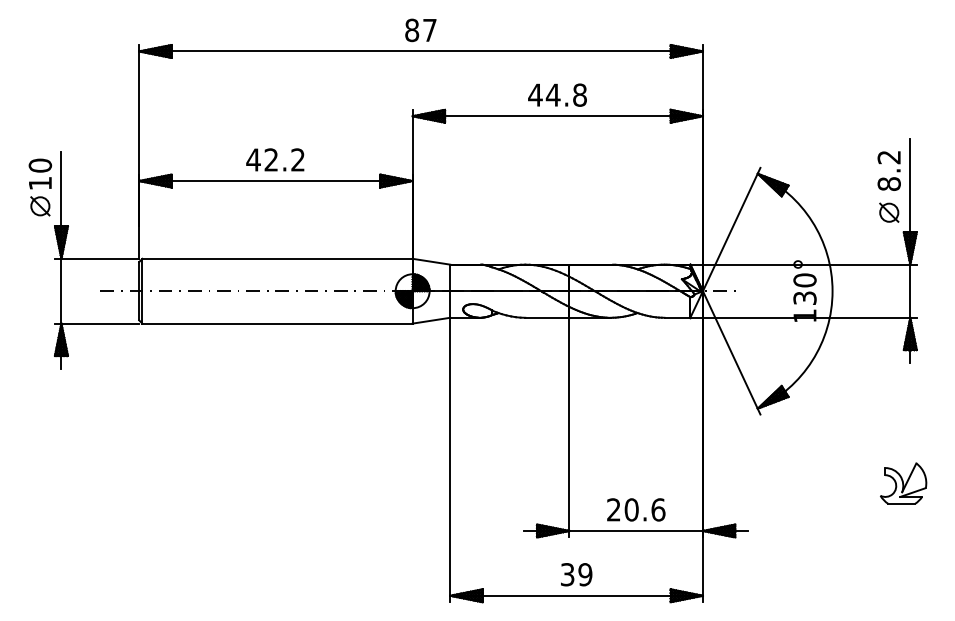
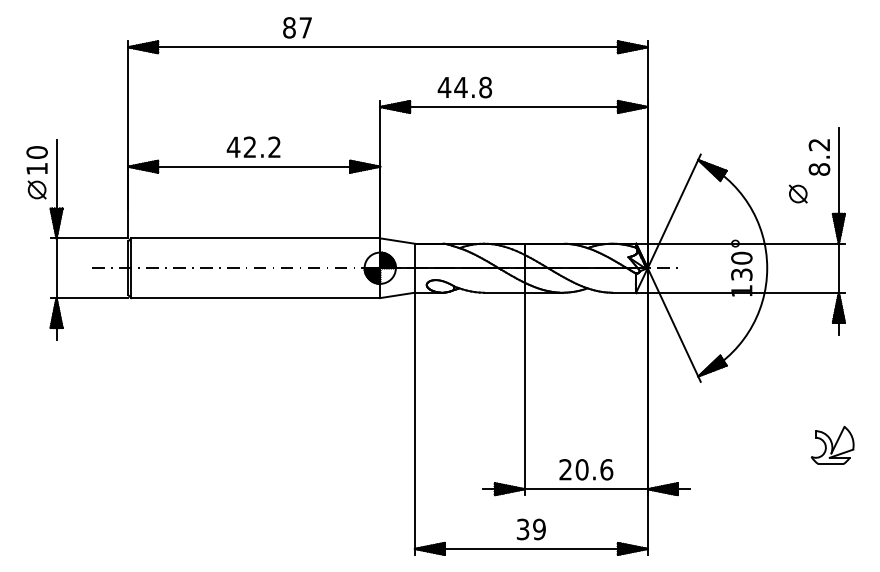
text: (420, 30) -> (297, 27), moved
text: (557, 94) -> (464, 86), moved
part: (889, 212) -> (798, 193), moved

